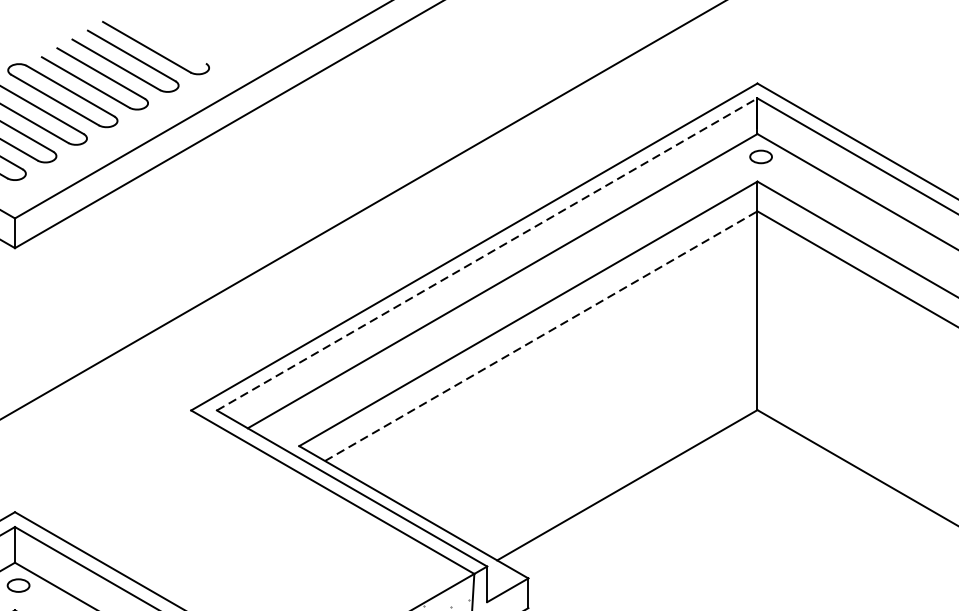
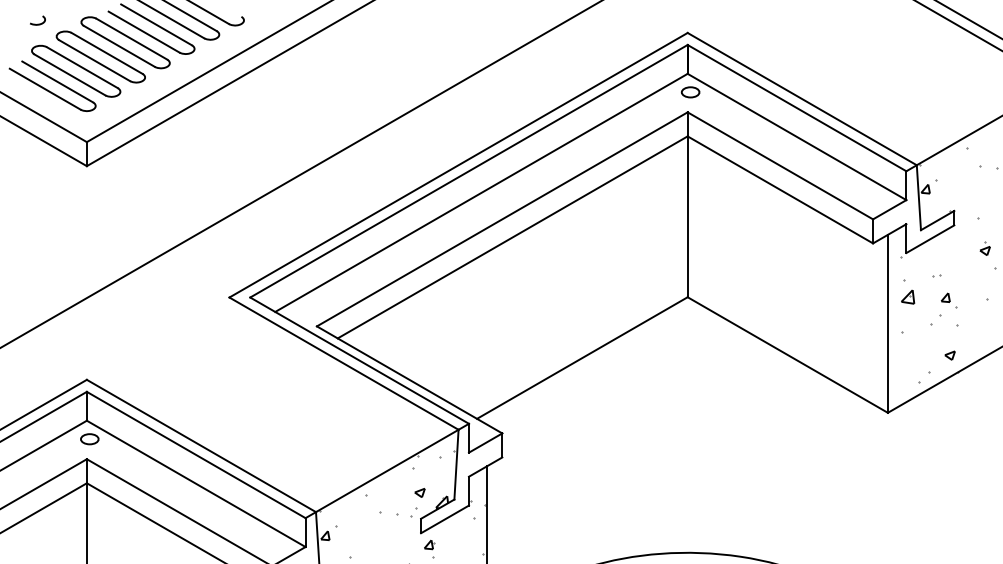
line: (486, 254) -> (468, 171), dashed -> solid
line: (542, 336) -> (513, 237), dashed -> solid

